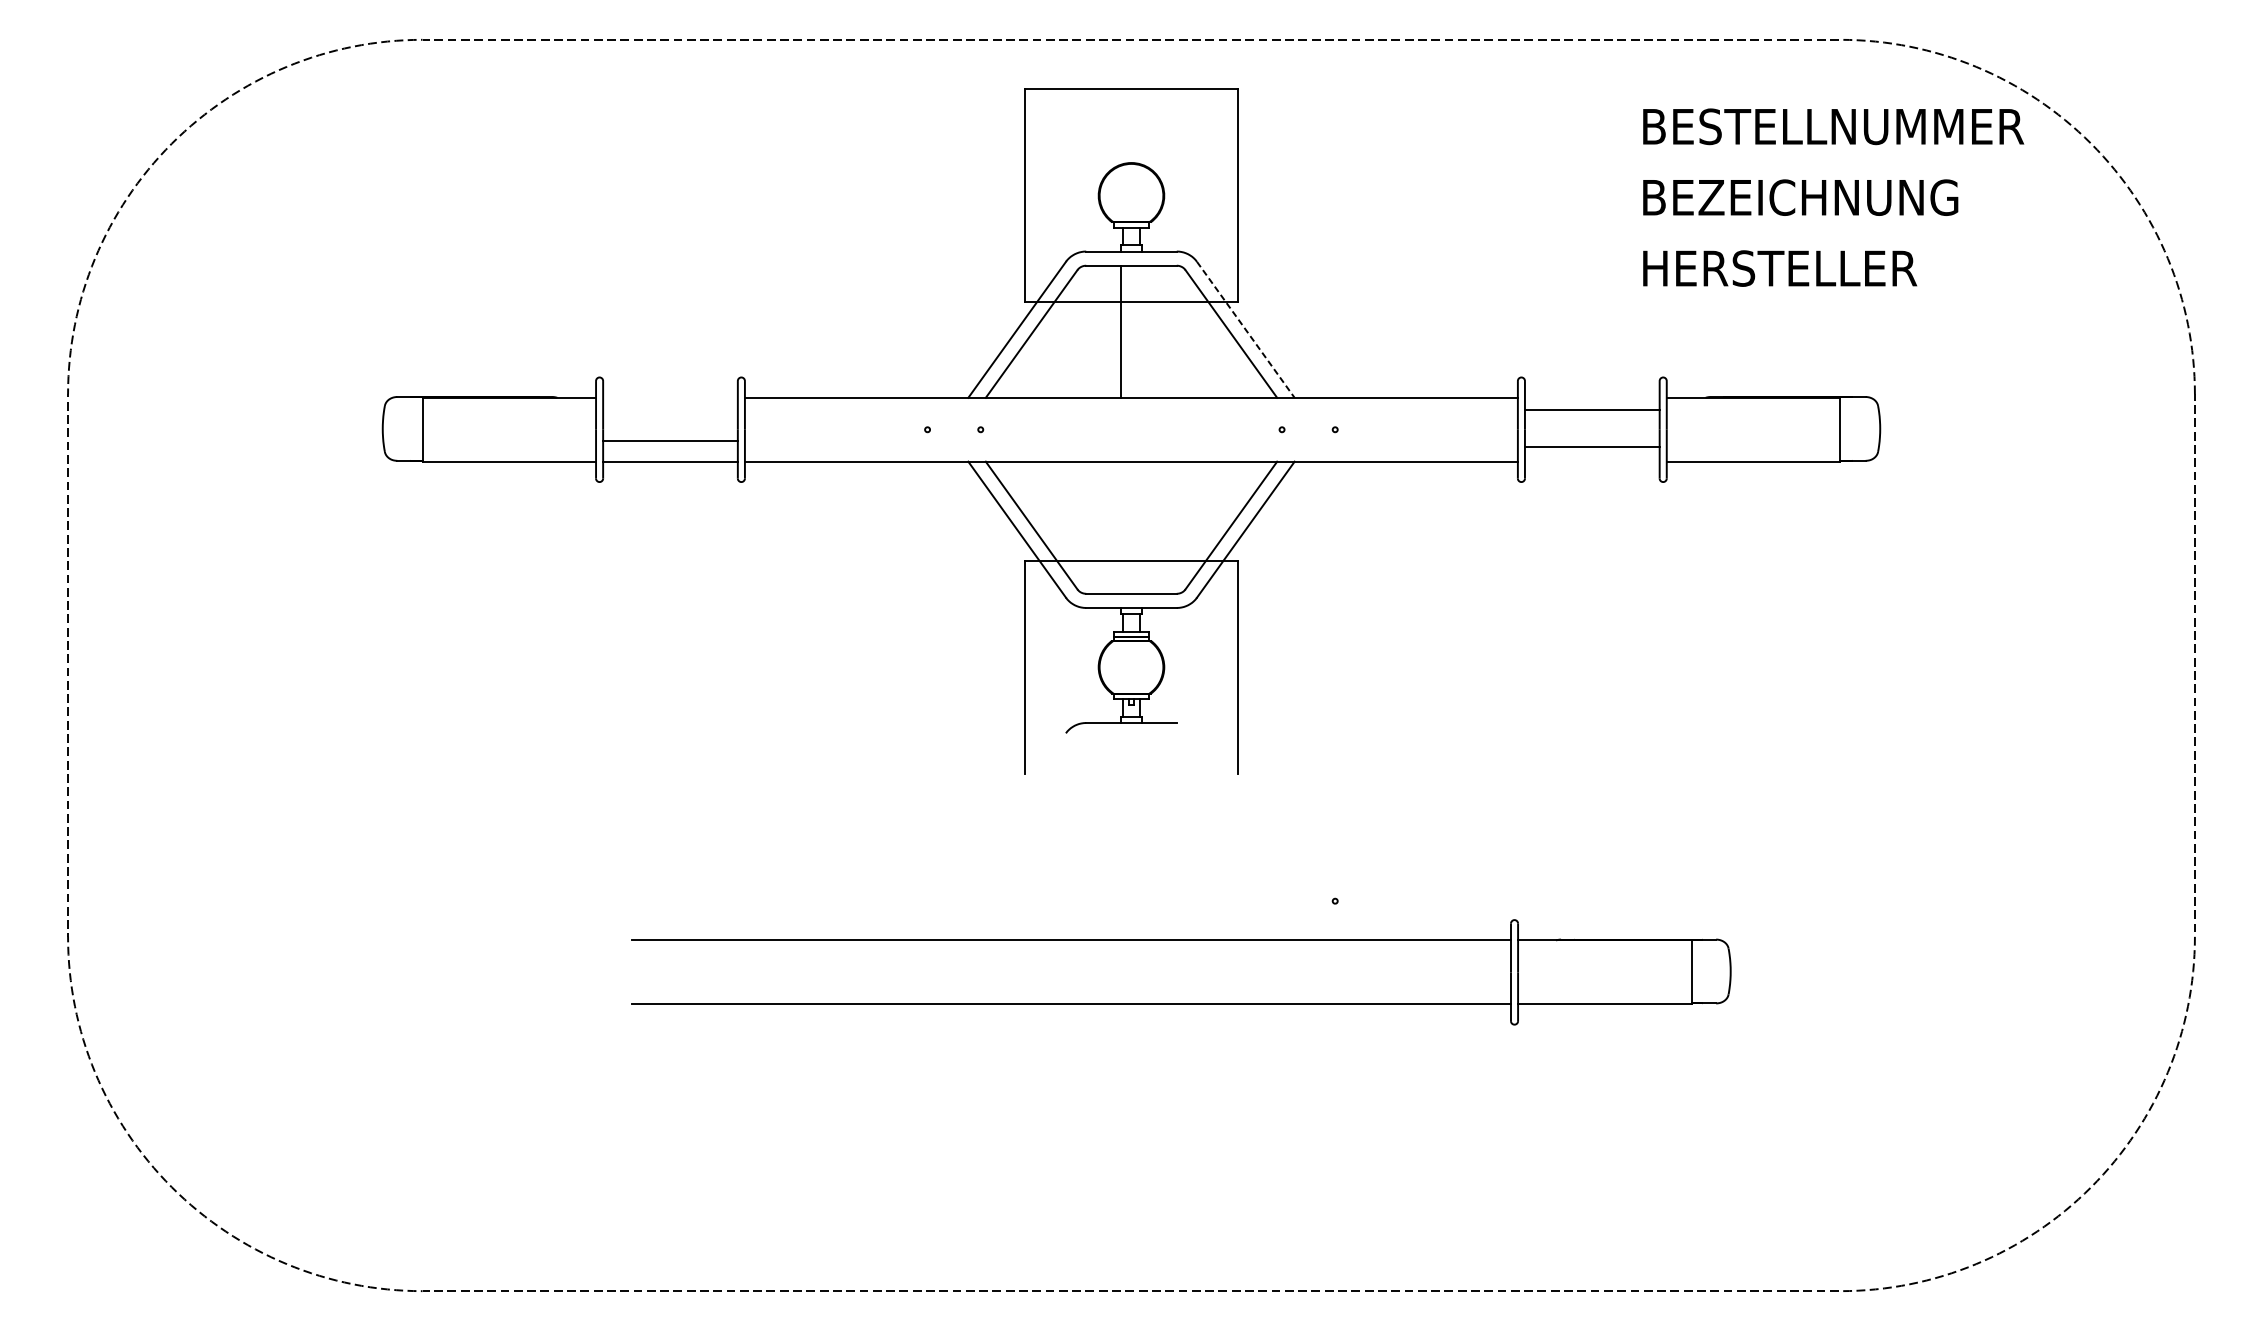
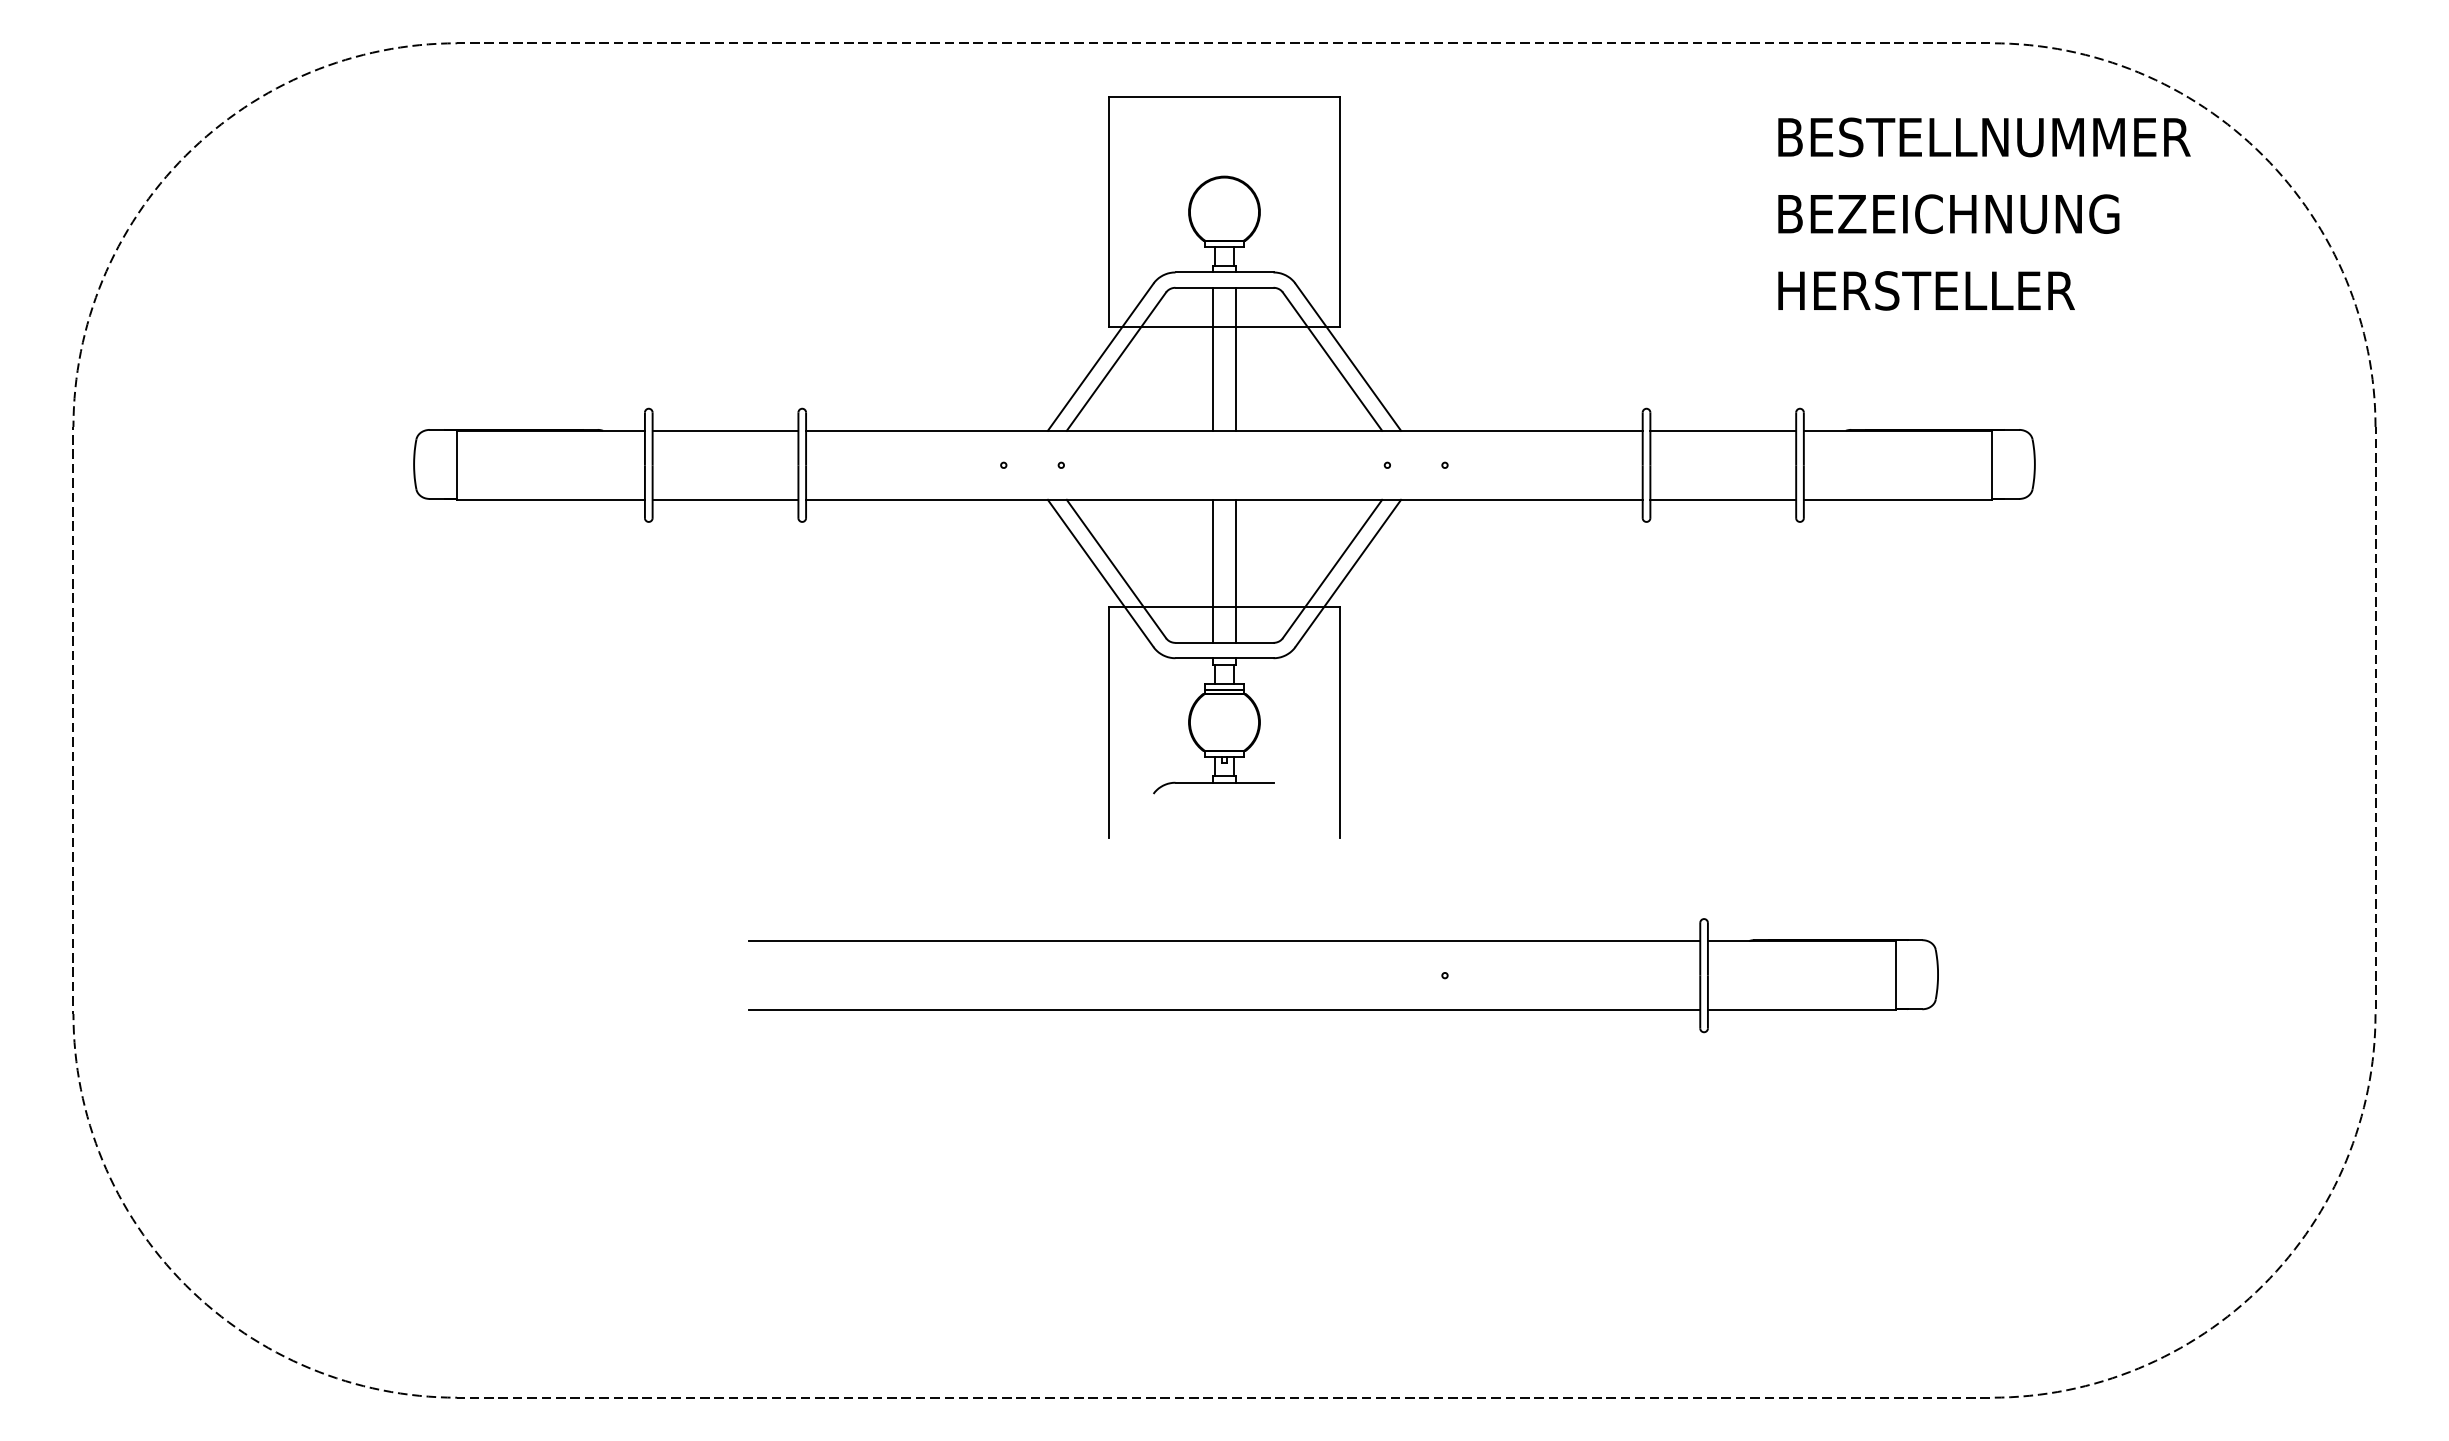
line: (1246, 330) -> (1348, 357), dashed -> solid
line: (1141, 331) -> (1235, 358), added
line: (1592, 409) -> (1723, 499), moved
line: (670, 440) -> (725, 430), moved
line: (1592, 446) -> (1723, 430), moved
line: (1120, 526) -> (1212, 570), added
line: (1141, 526) -> (1235, 570), added
part: (1181, 940) -> (1343, 941), moved

